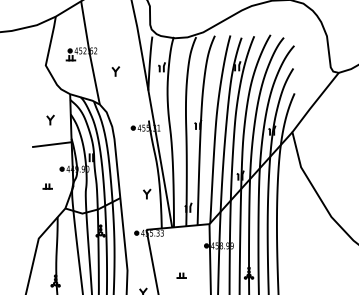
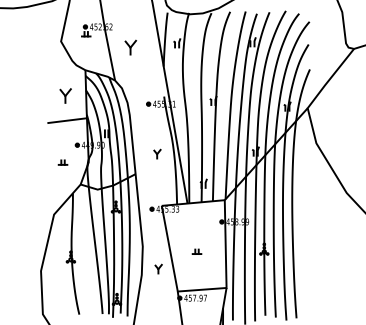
part: (116, 71) -> (131, 47), size x1.6
part: (50, 120) -> (65, 96), size x1.6
part: (147, 193) -> (157, 153), moved

